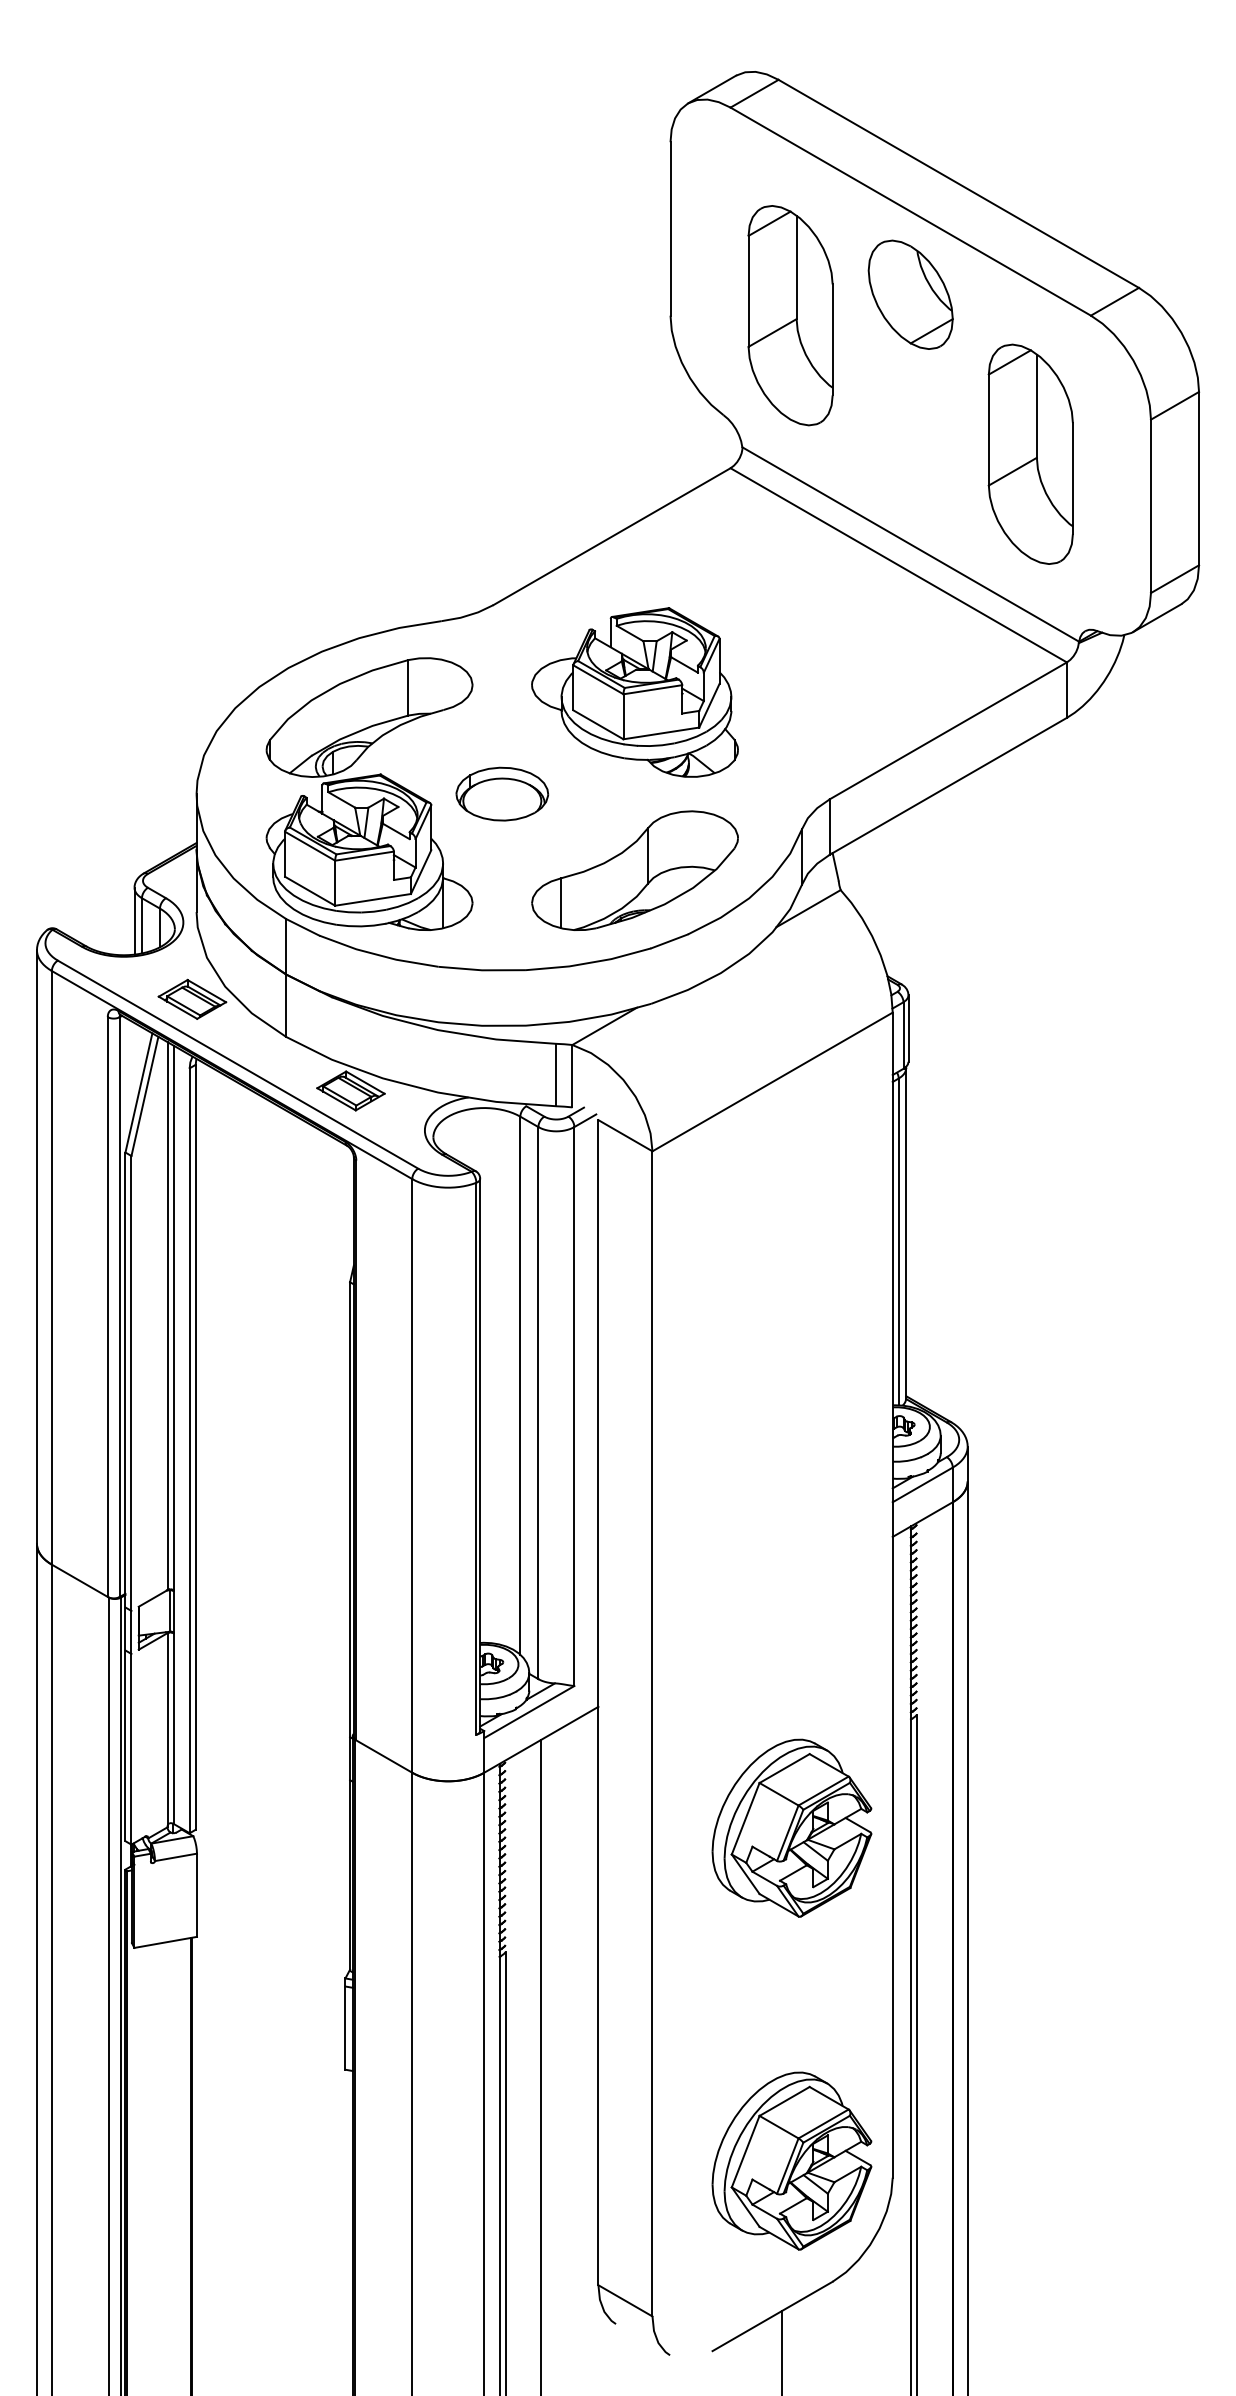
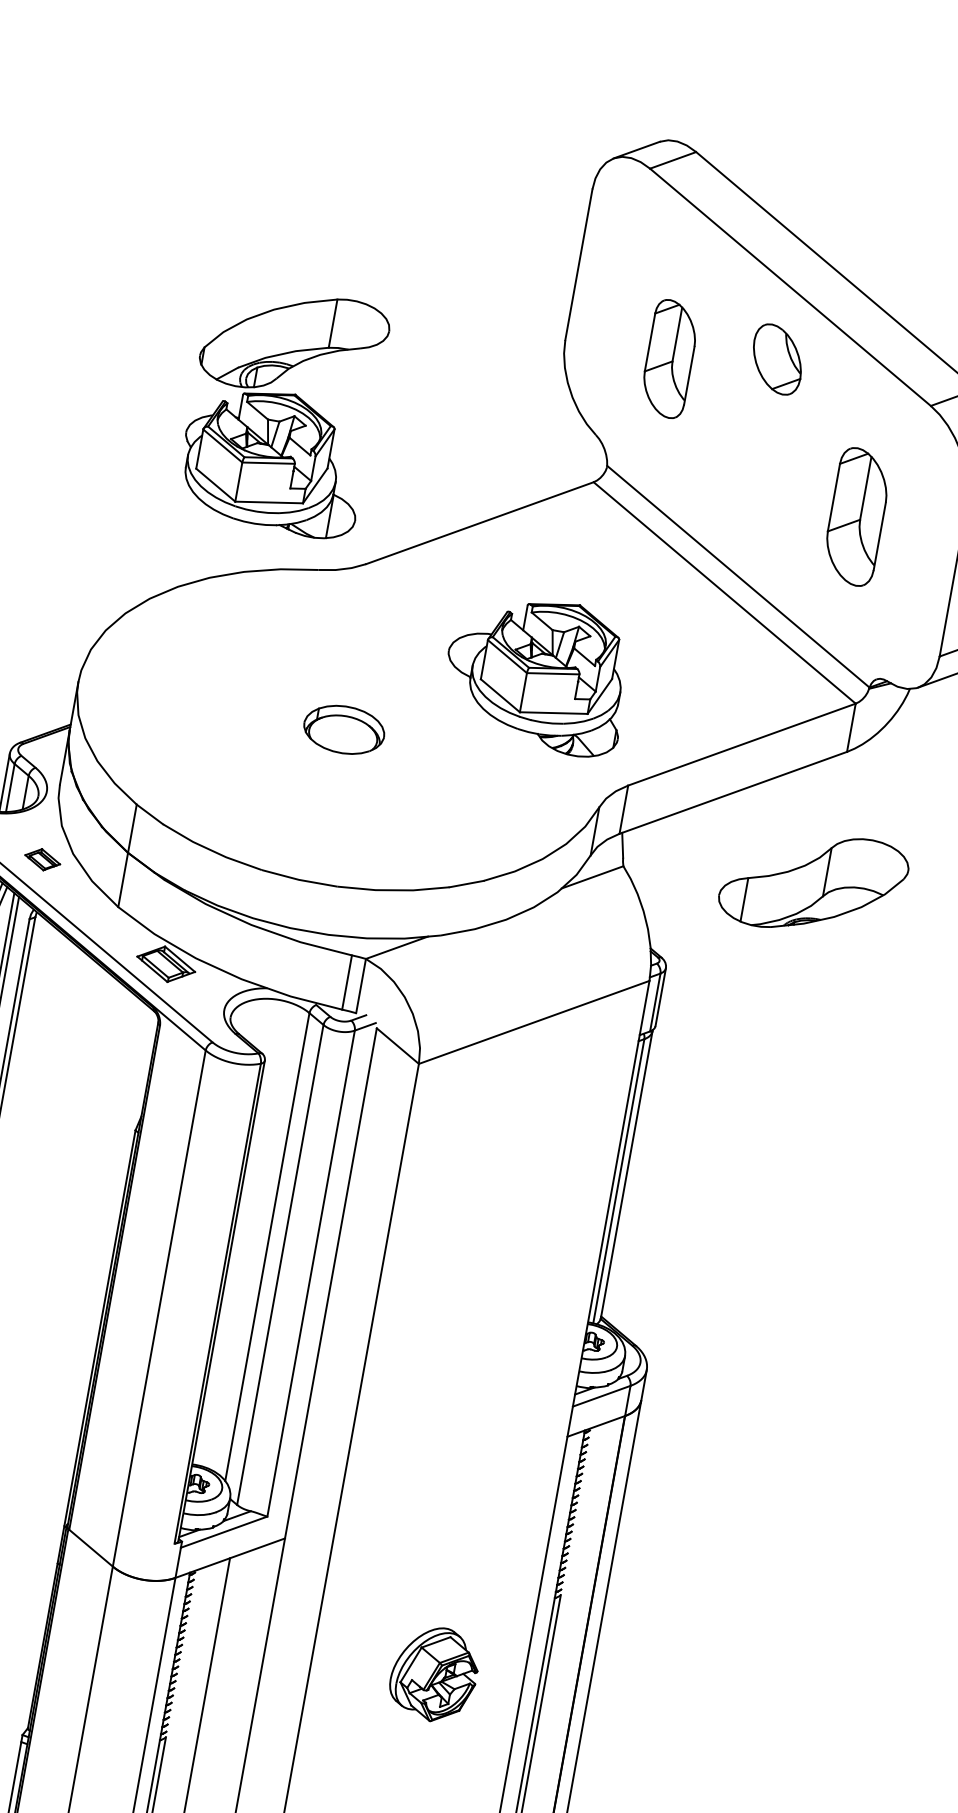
part: (910, 294) -> (777, 359), size x0.7
part: (790, 315) -> (669, 358), size x0.6
part: (1030, 453) -> (856, 516), size x0.7
part: (634, 692) -> (536, 673), moved
part: (369, 793) -> (282, 409), moved
part: (634, 870) -> (813, 882), moved
part: (192, 998) -> (42, 859), size x0.6
part: (791, 1827) -> (434, 1673), size x0.6

